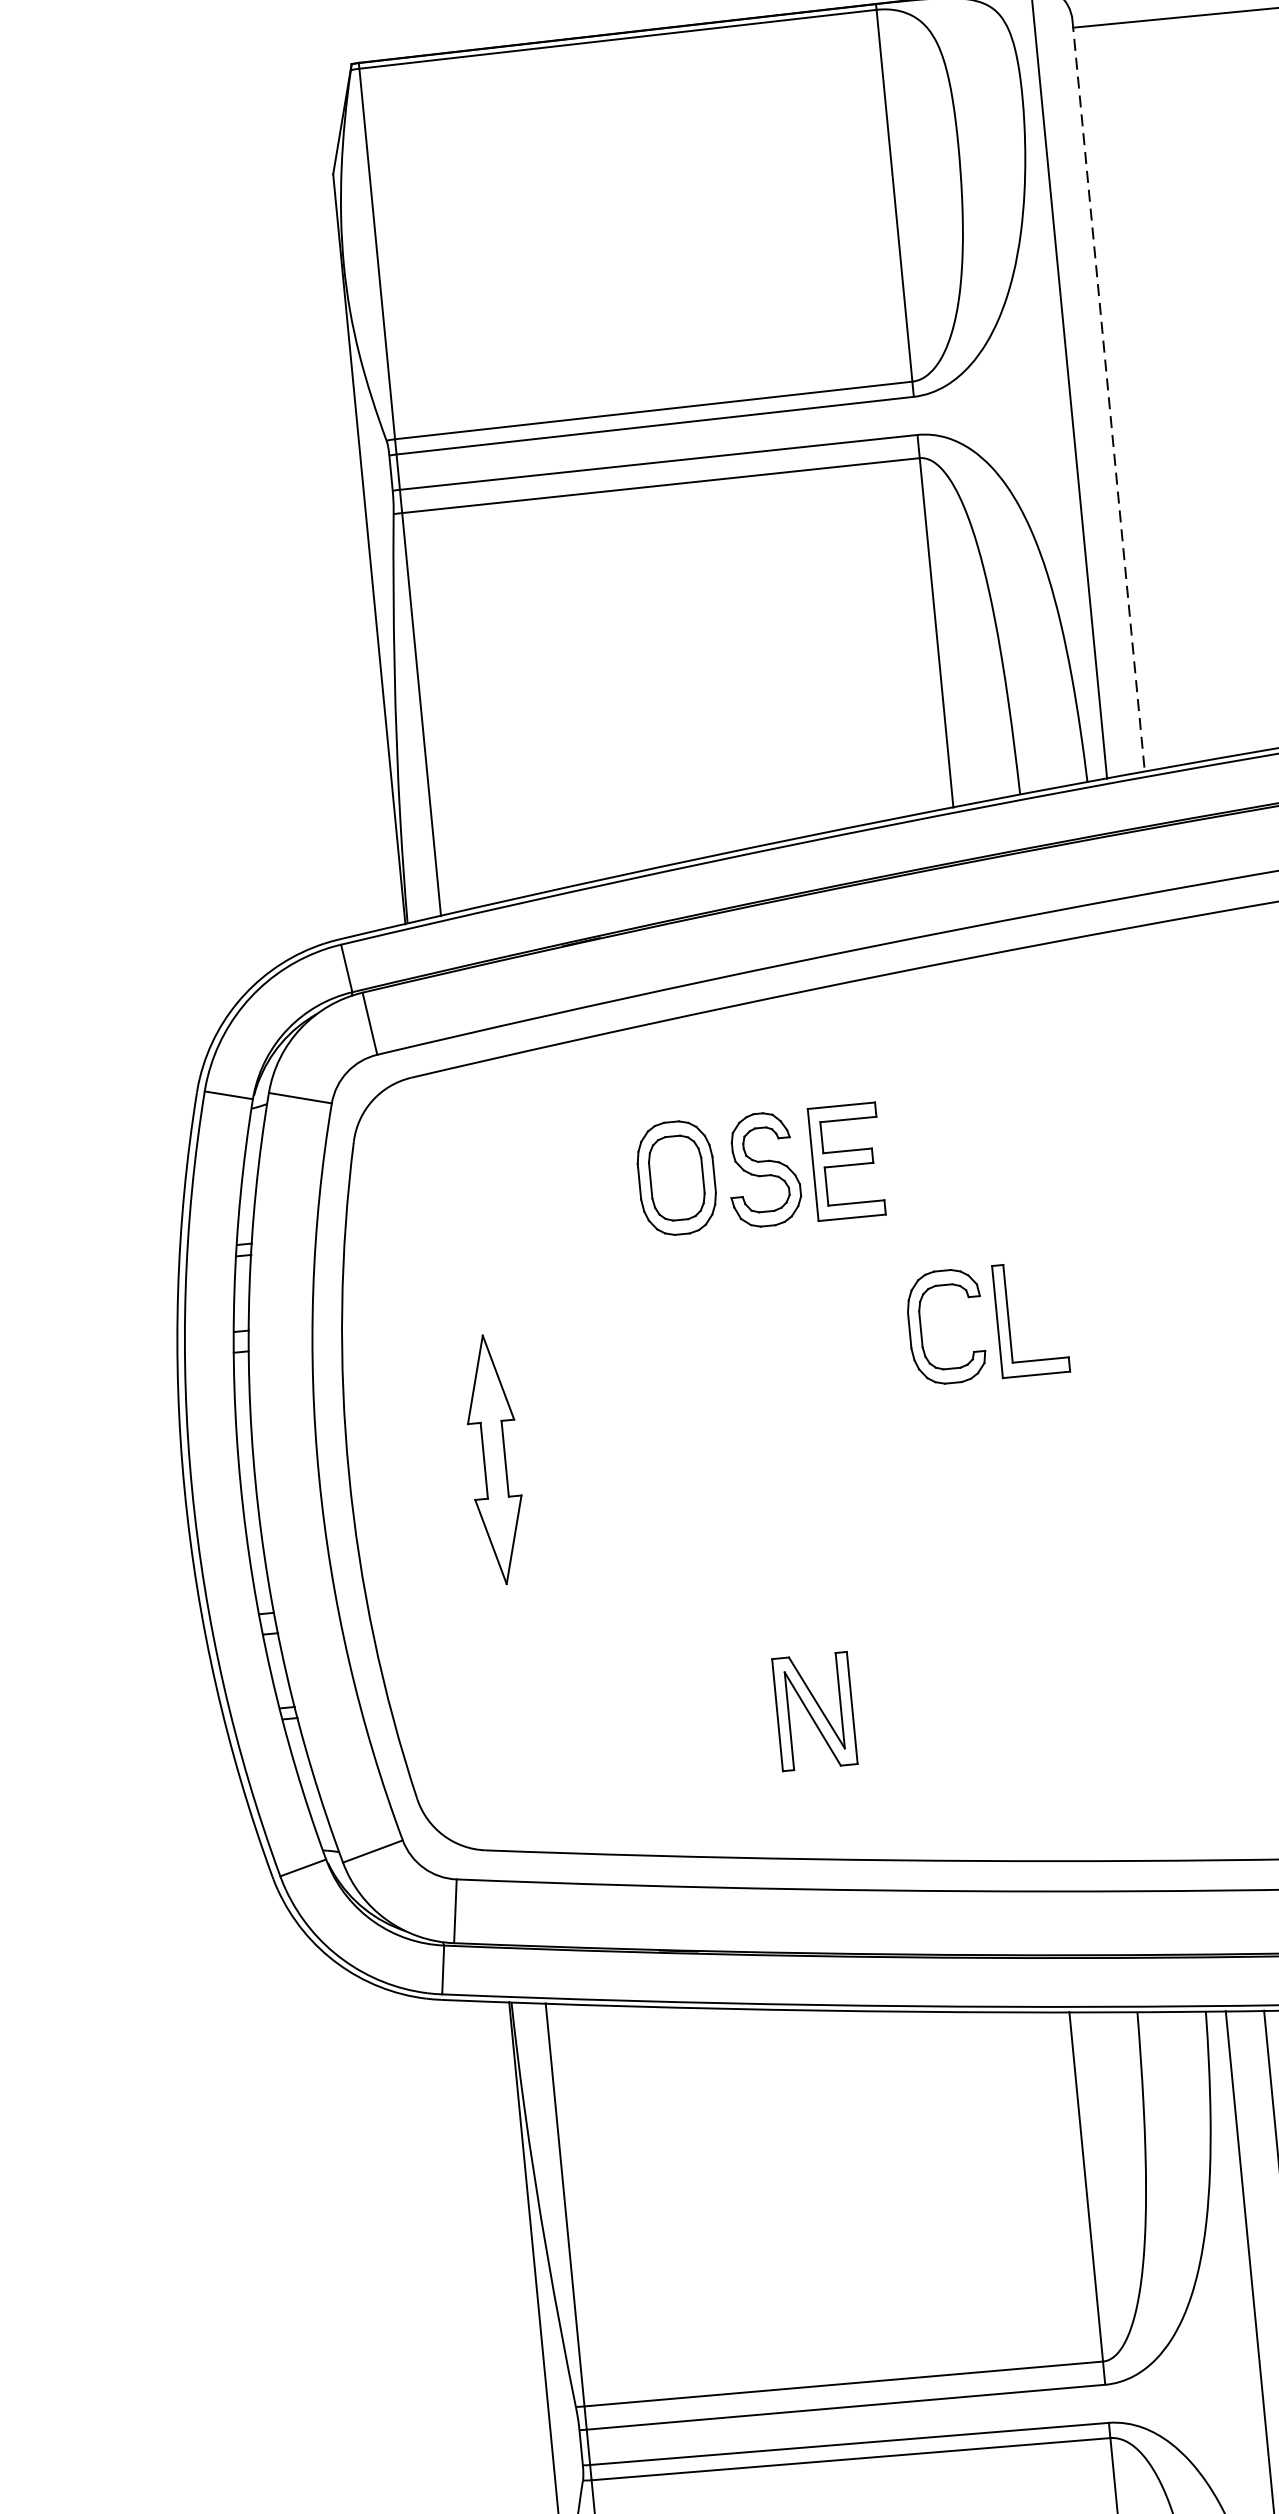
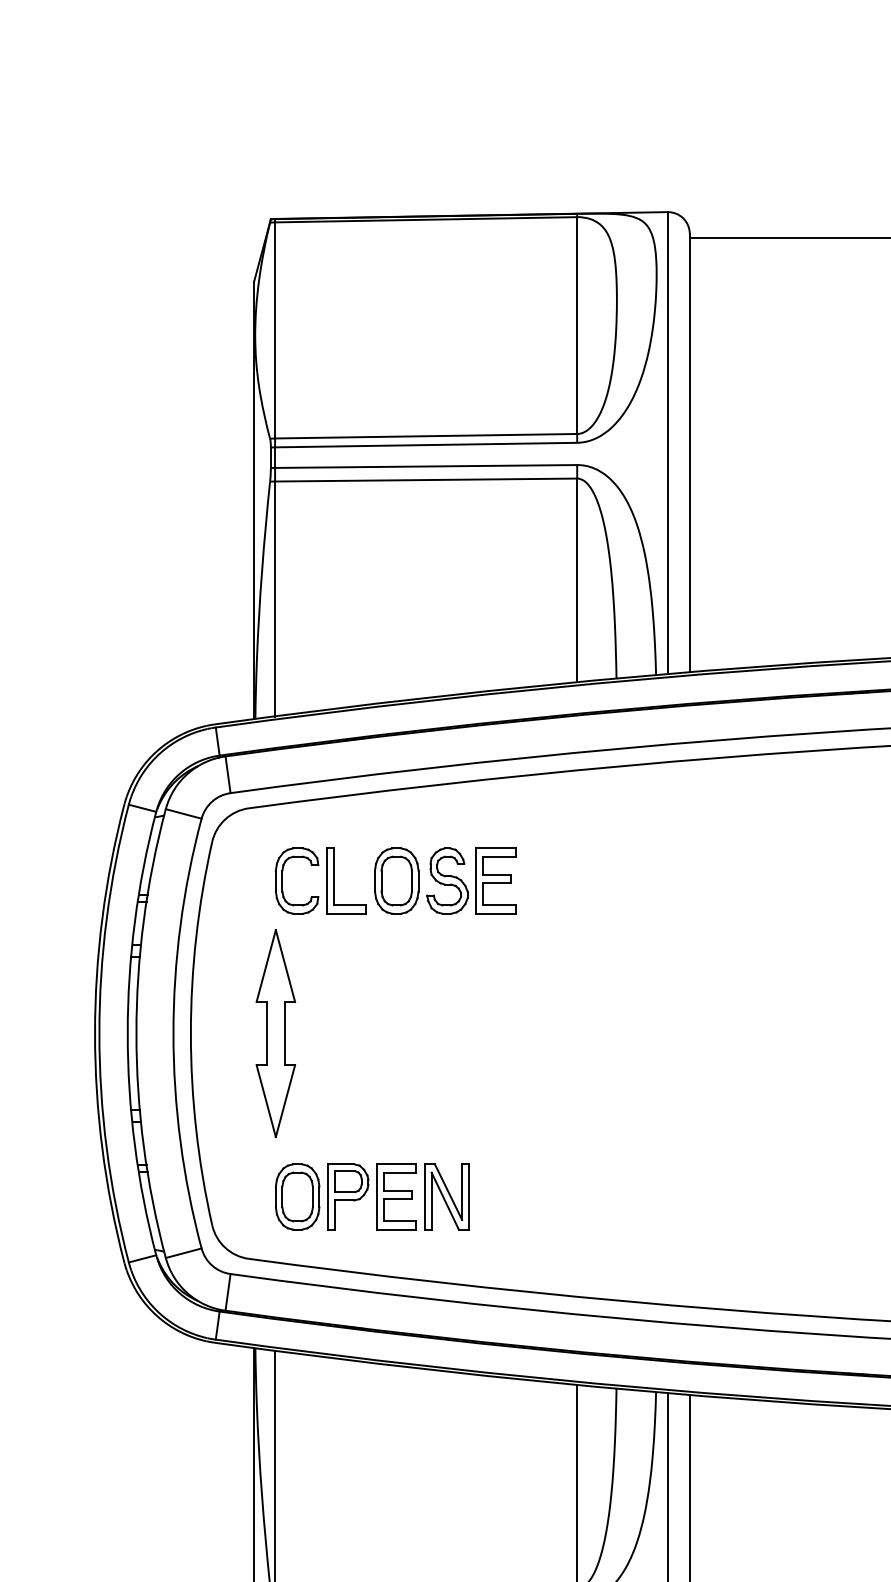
line: (1108, 396) -> (689, 453), dashed -> solid
part: (986, 1322) -> (320, 880), moved
part: (494, 1459) -> (275, 1033), size x1.43
part: (640, 1727) -> (345, 1196), added

